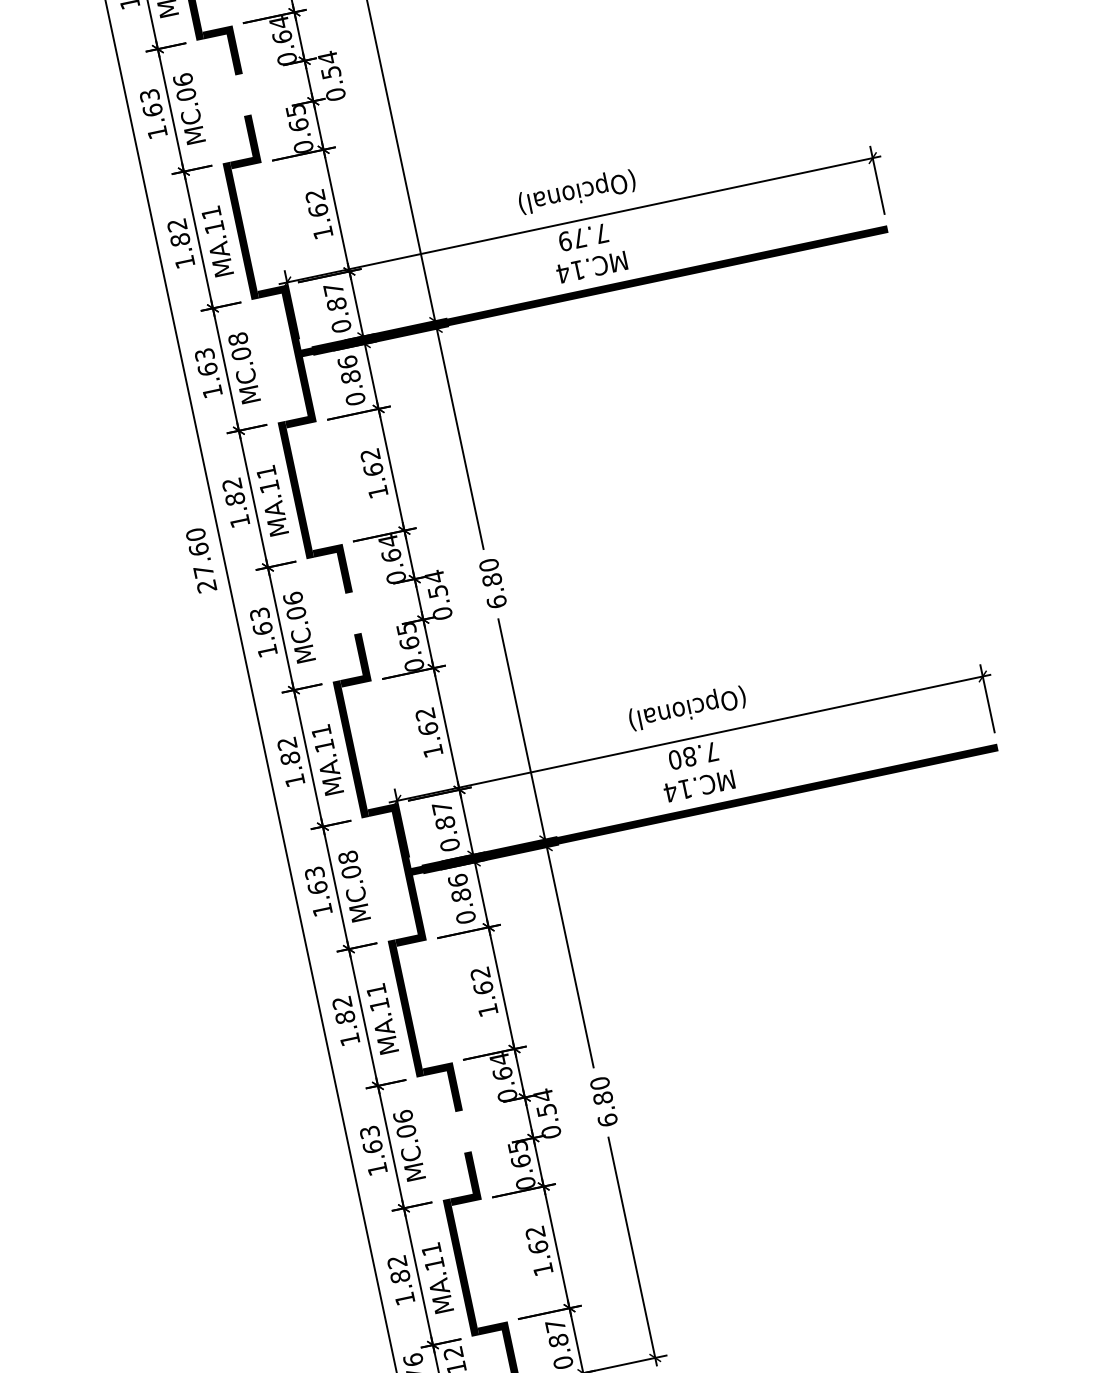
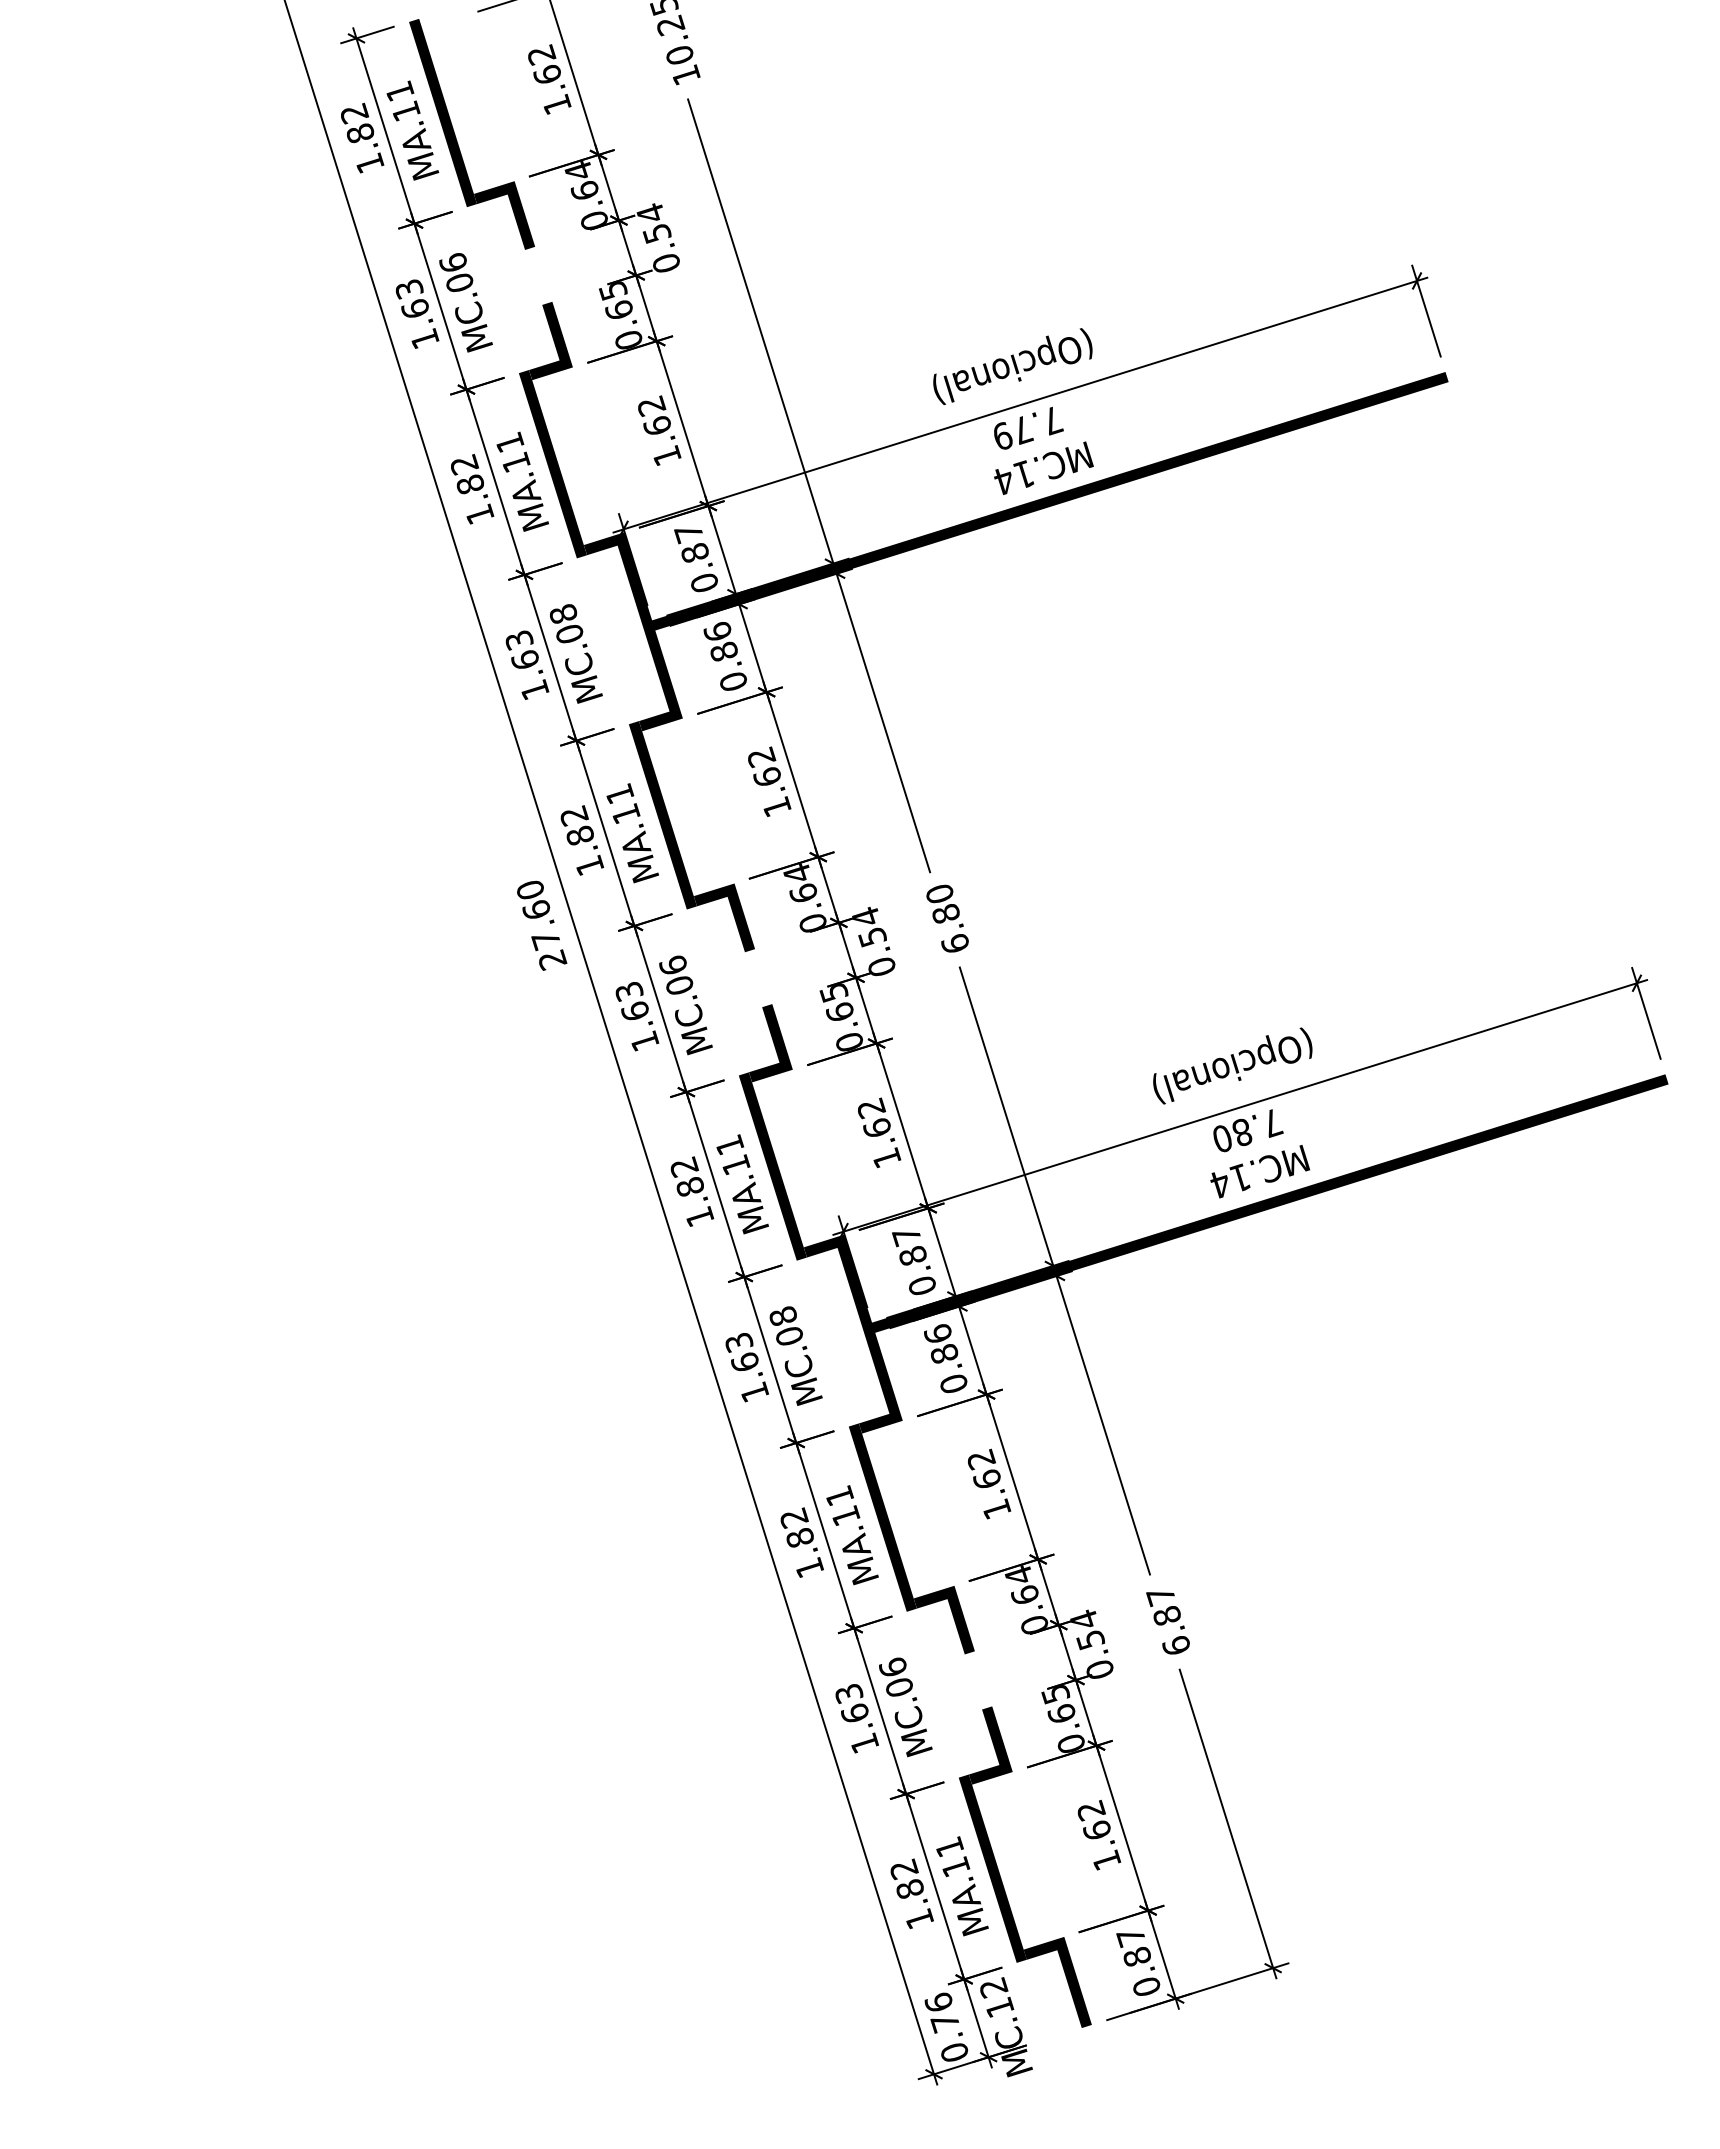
text: (599, 1083) -> (1160, 1596), 6.80 -> 6.87

